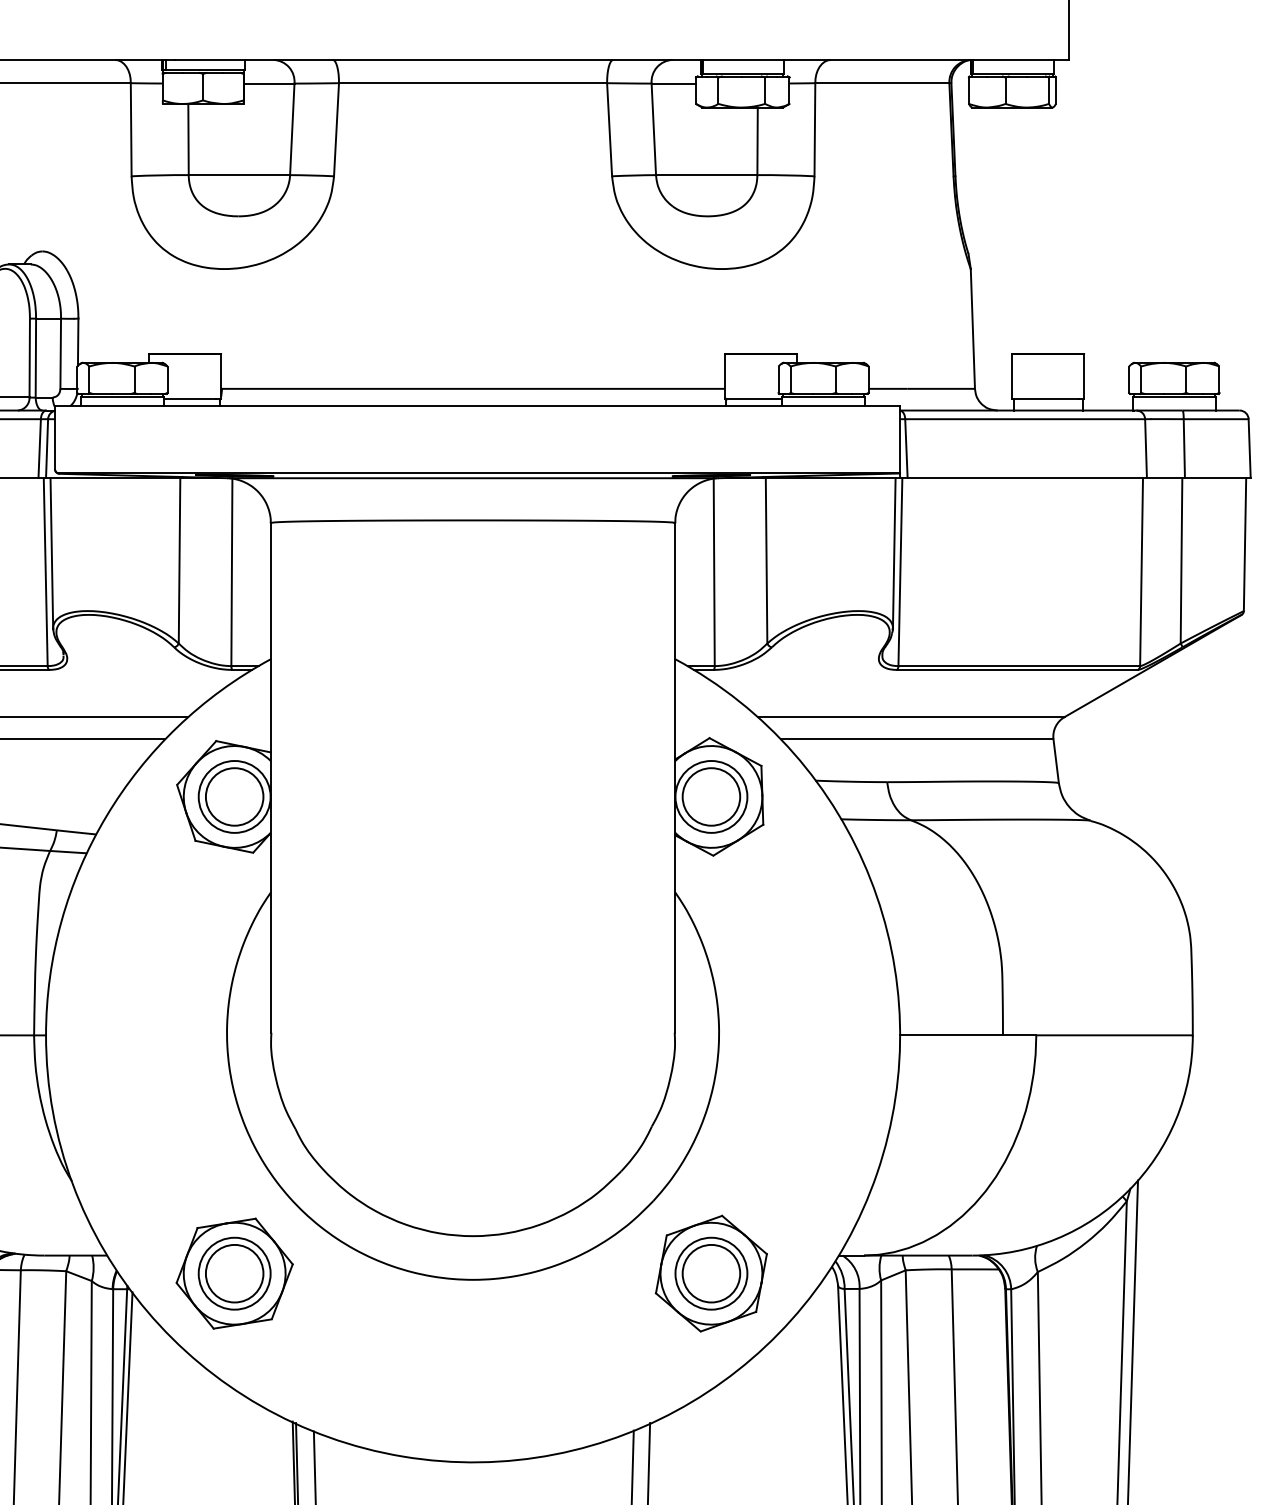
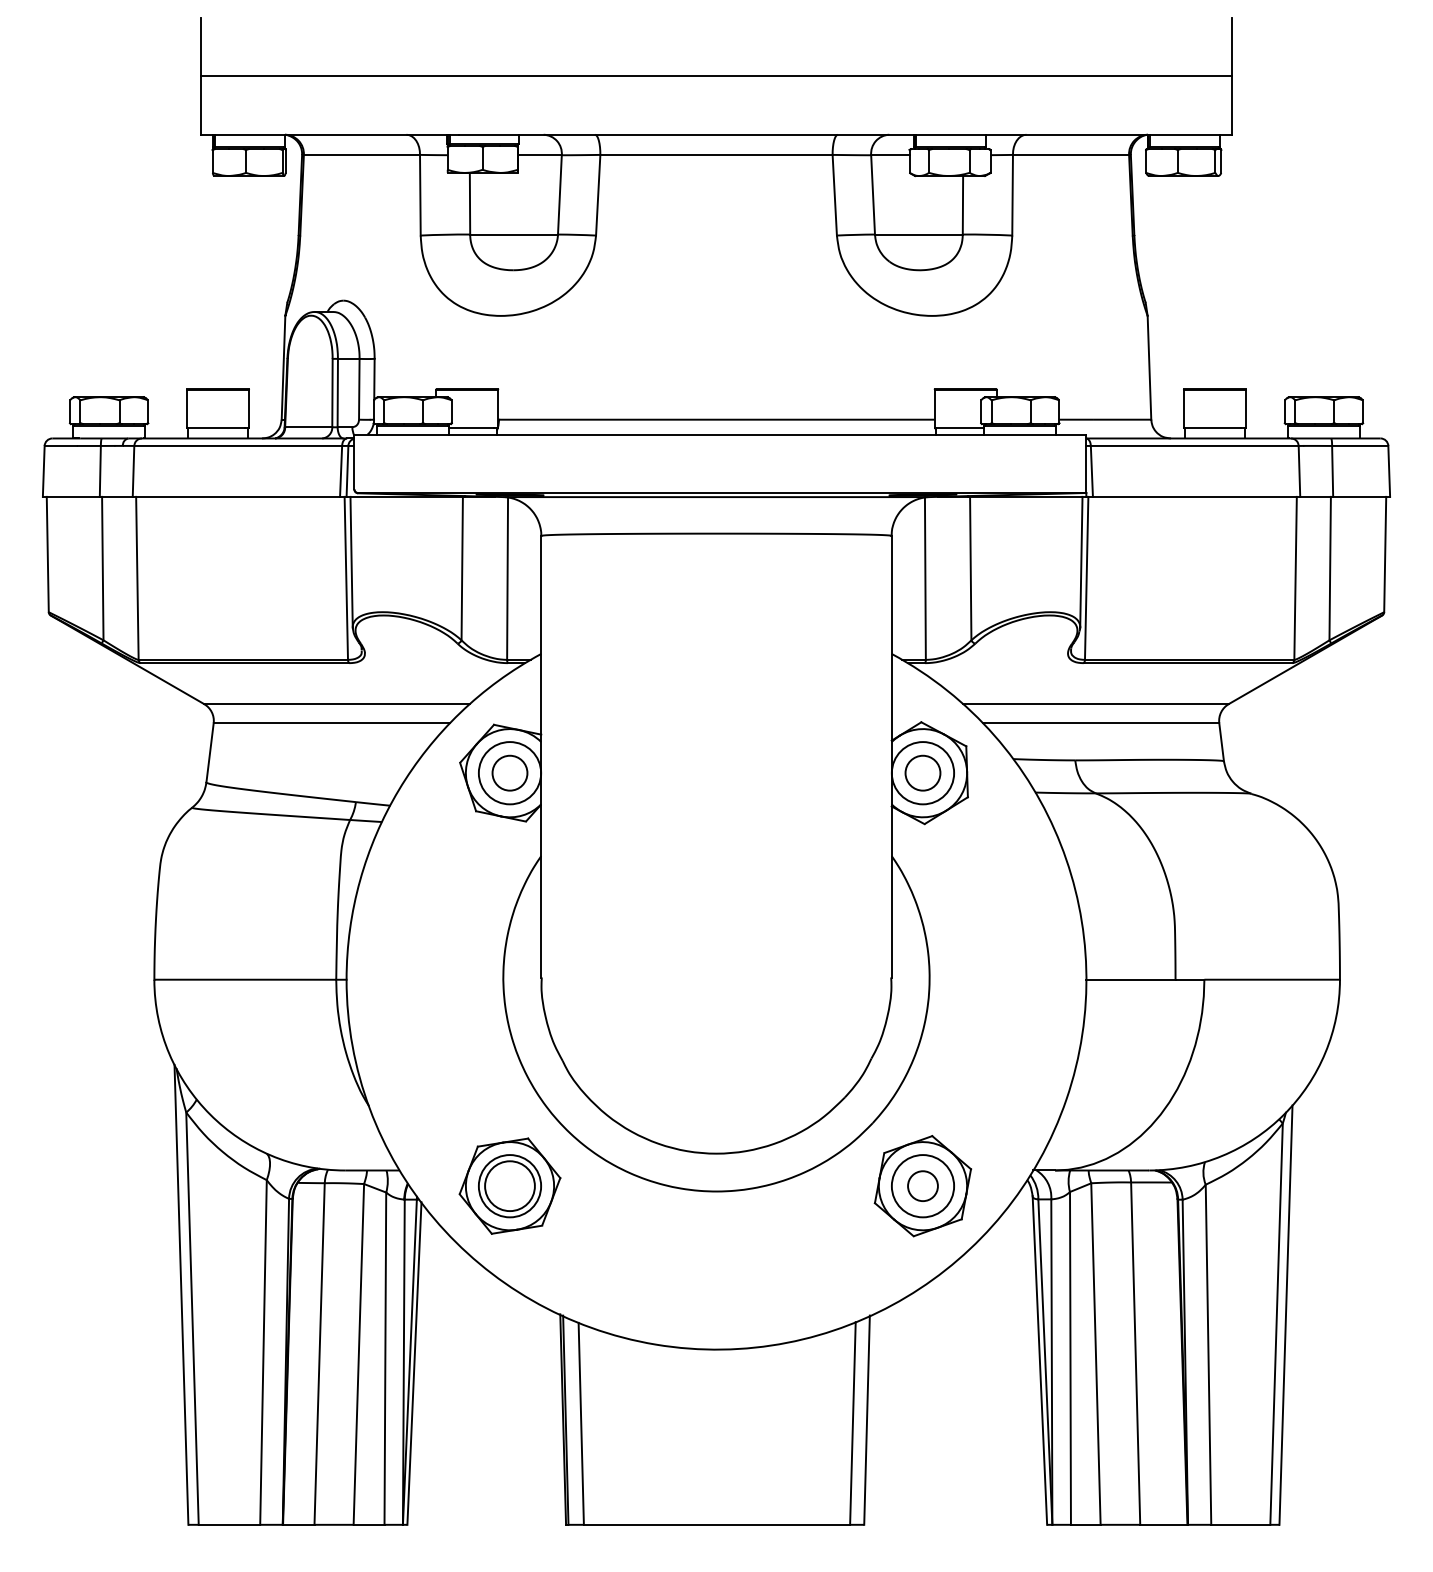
circle: (234, 797) -> (509, 773), size x0.7
circle: (710, 797) -> (922, 773), size x0.7
circle: (710, 1274) -> (922, 1186), size x0.6

